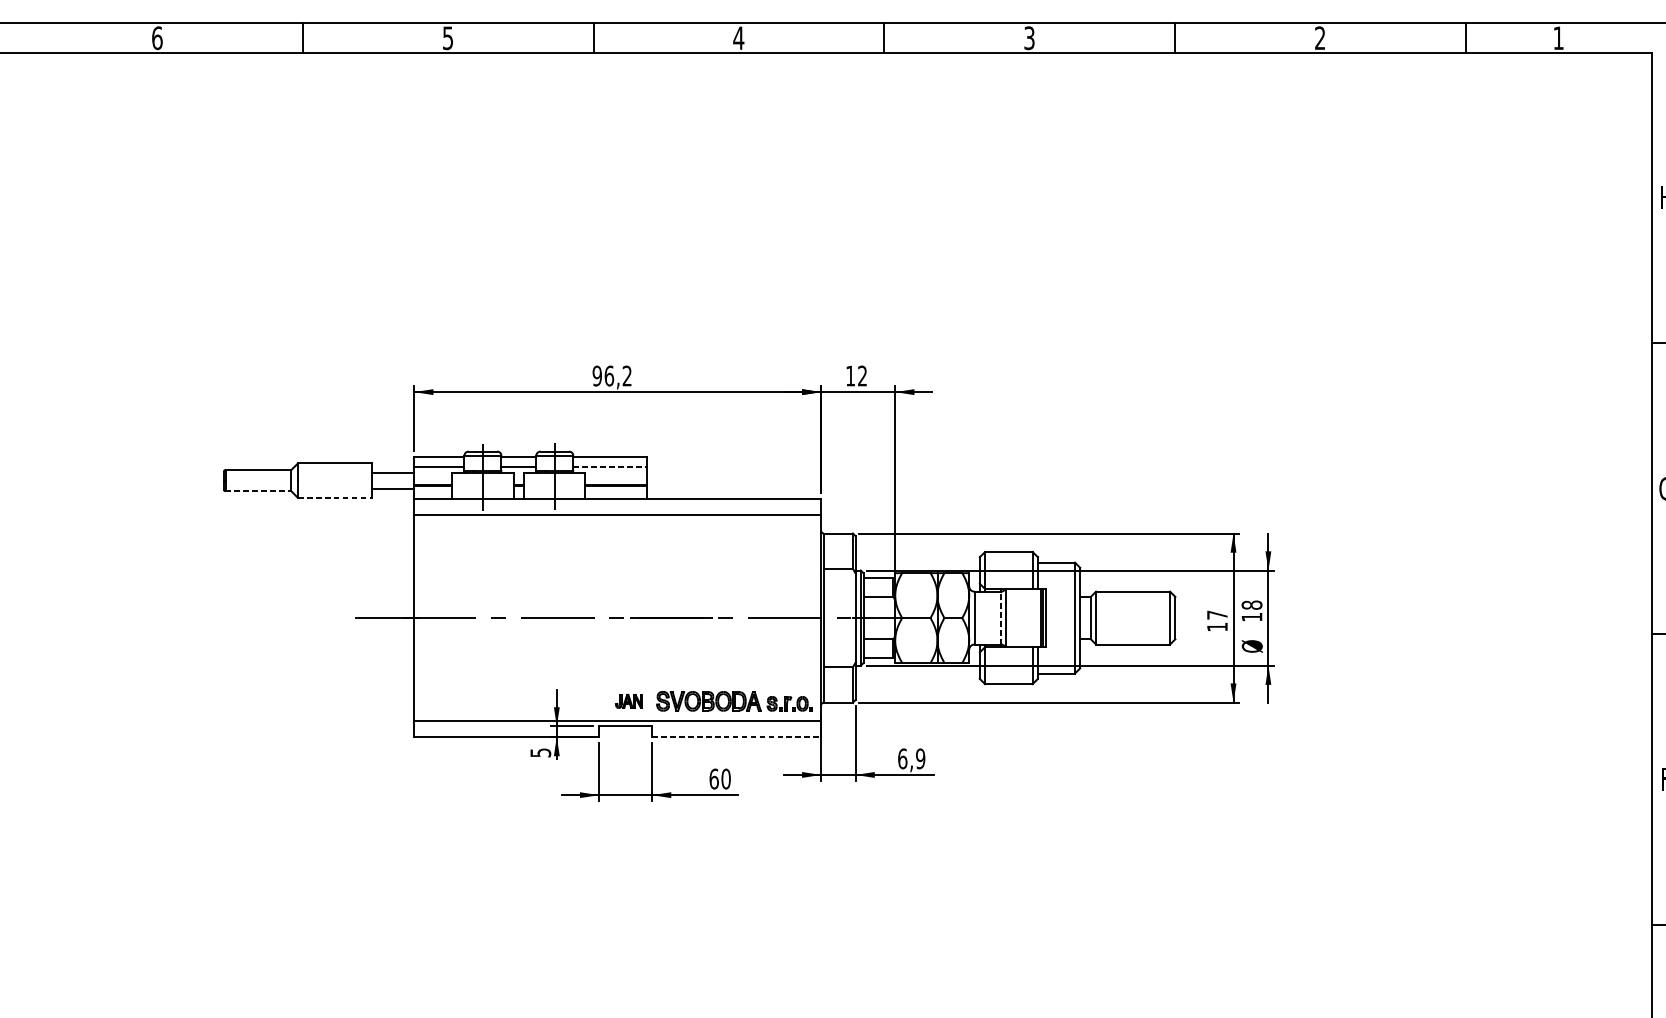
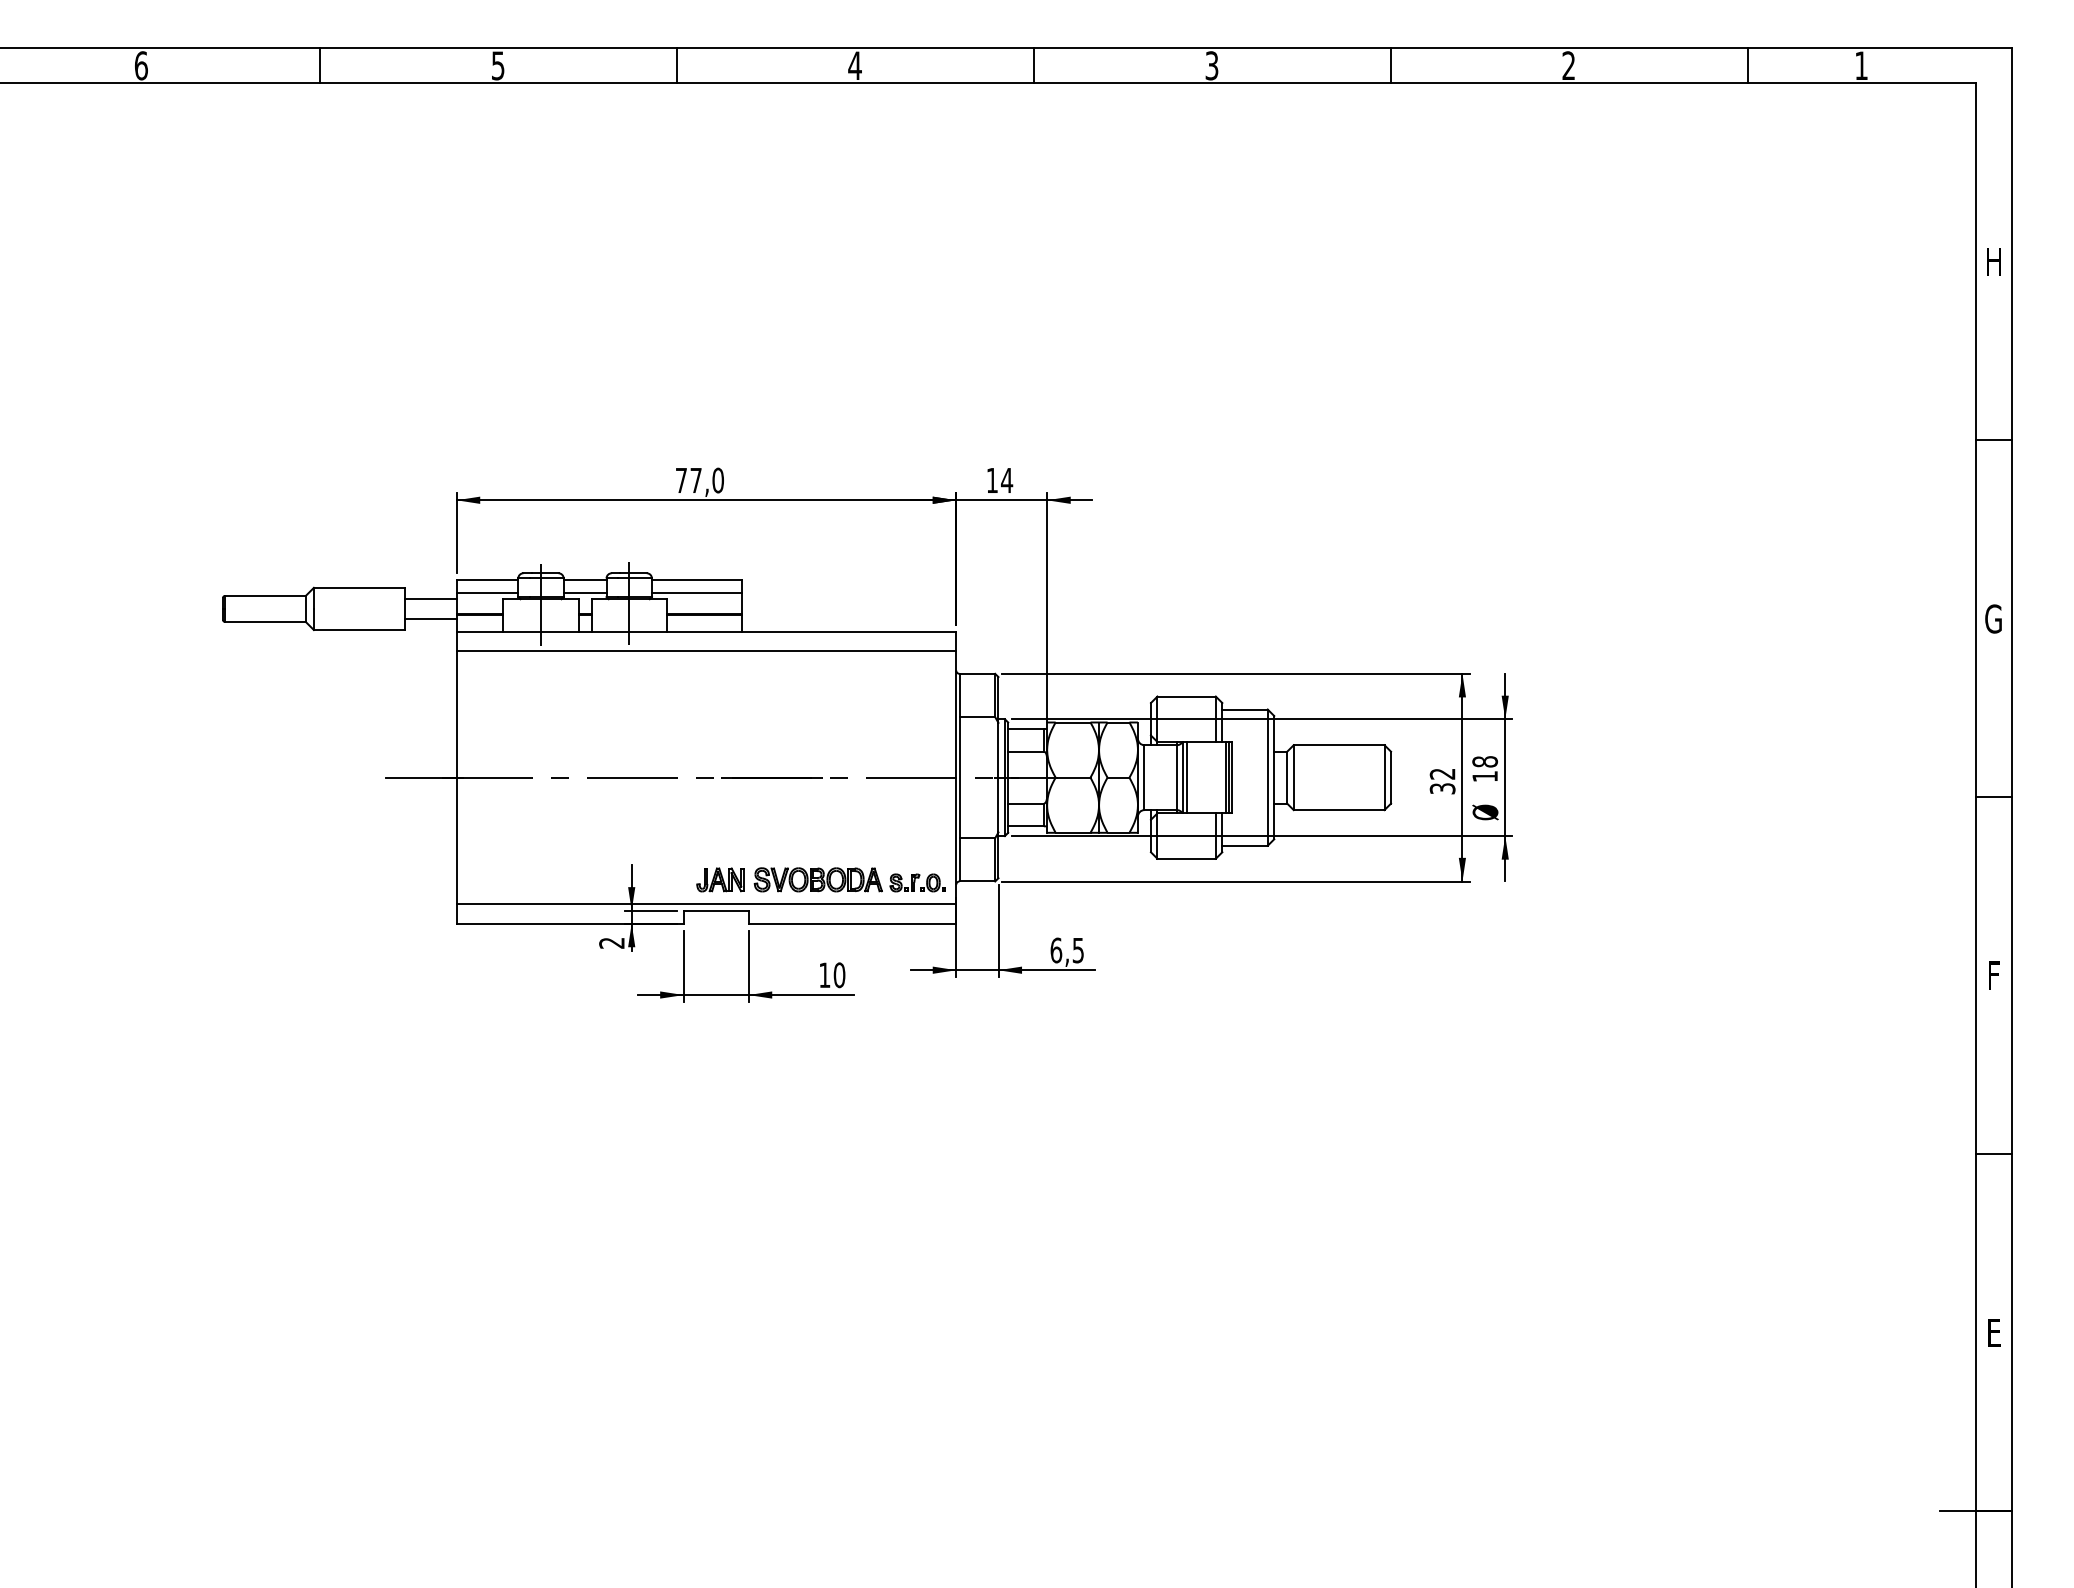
text: (862, 375) -> (1007, 479), 12 -> 14
text: (612, 376) -> (699, 480), 96,2 -> 77,0
line: (610, 467) -> (697, 592), dashed -> solid
line: (258, 490) -> (265, 621), dashed -> solid
line: (335, 498) -> (359, 630), dashed -> solid
line: (1000, 617) -> (1176, 777), dashed -> solid
line: (1008, 617) -> (1186, 777), added
text: (1217, 621) -> (1442, 781), 17 -> 32
part: (629, 701) -> (720, 879), size x1.43
line: (736, 736) -> (852, 923), dashed -> solid
text: (540, 752) -> (611, 942), 5 -> 2
text: (920, 758) -> (1078, 949), 6,9 -> 6,5
text: (713, 779) -> (824, 975), 60 -> 10

